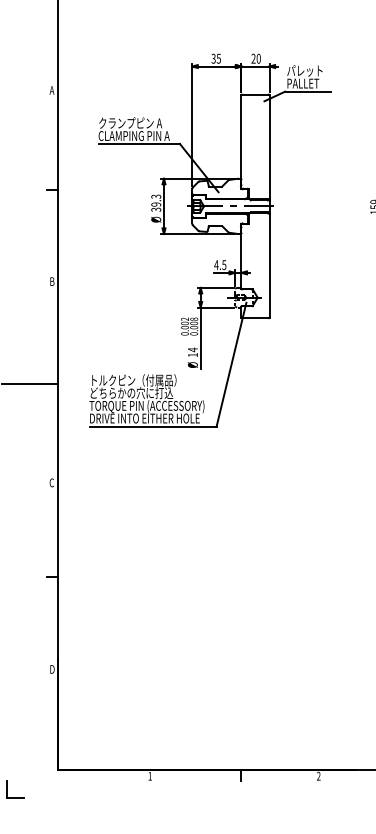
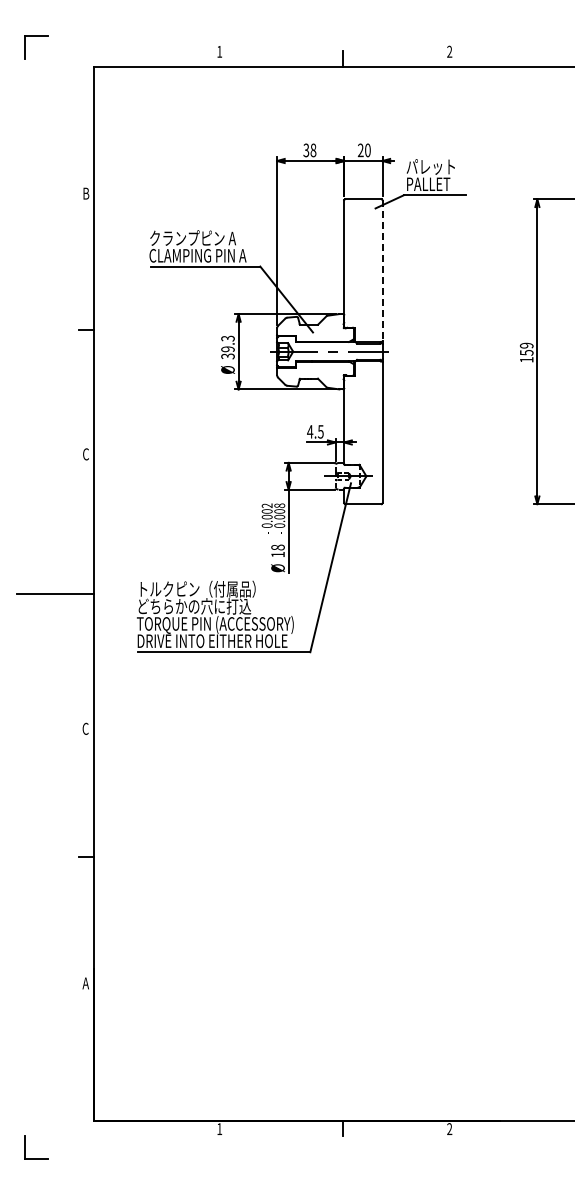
text: (218, 58) -> (313, 150), 35 -> 38
text: (51, 90) -> (85, 193), A -> B
line: (269, 146) -> (382, 270), solid -> dashed
text: (52, 281) -> (86, 454), B -> C
text: (192, 349) -> (277, 547), 14 -> 18
text: (51, 669) -> (85, 983), D -> A

